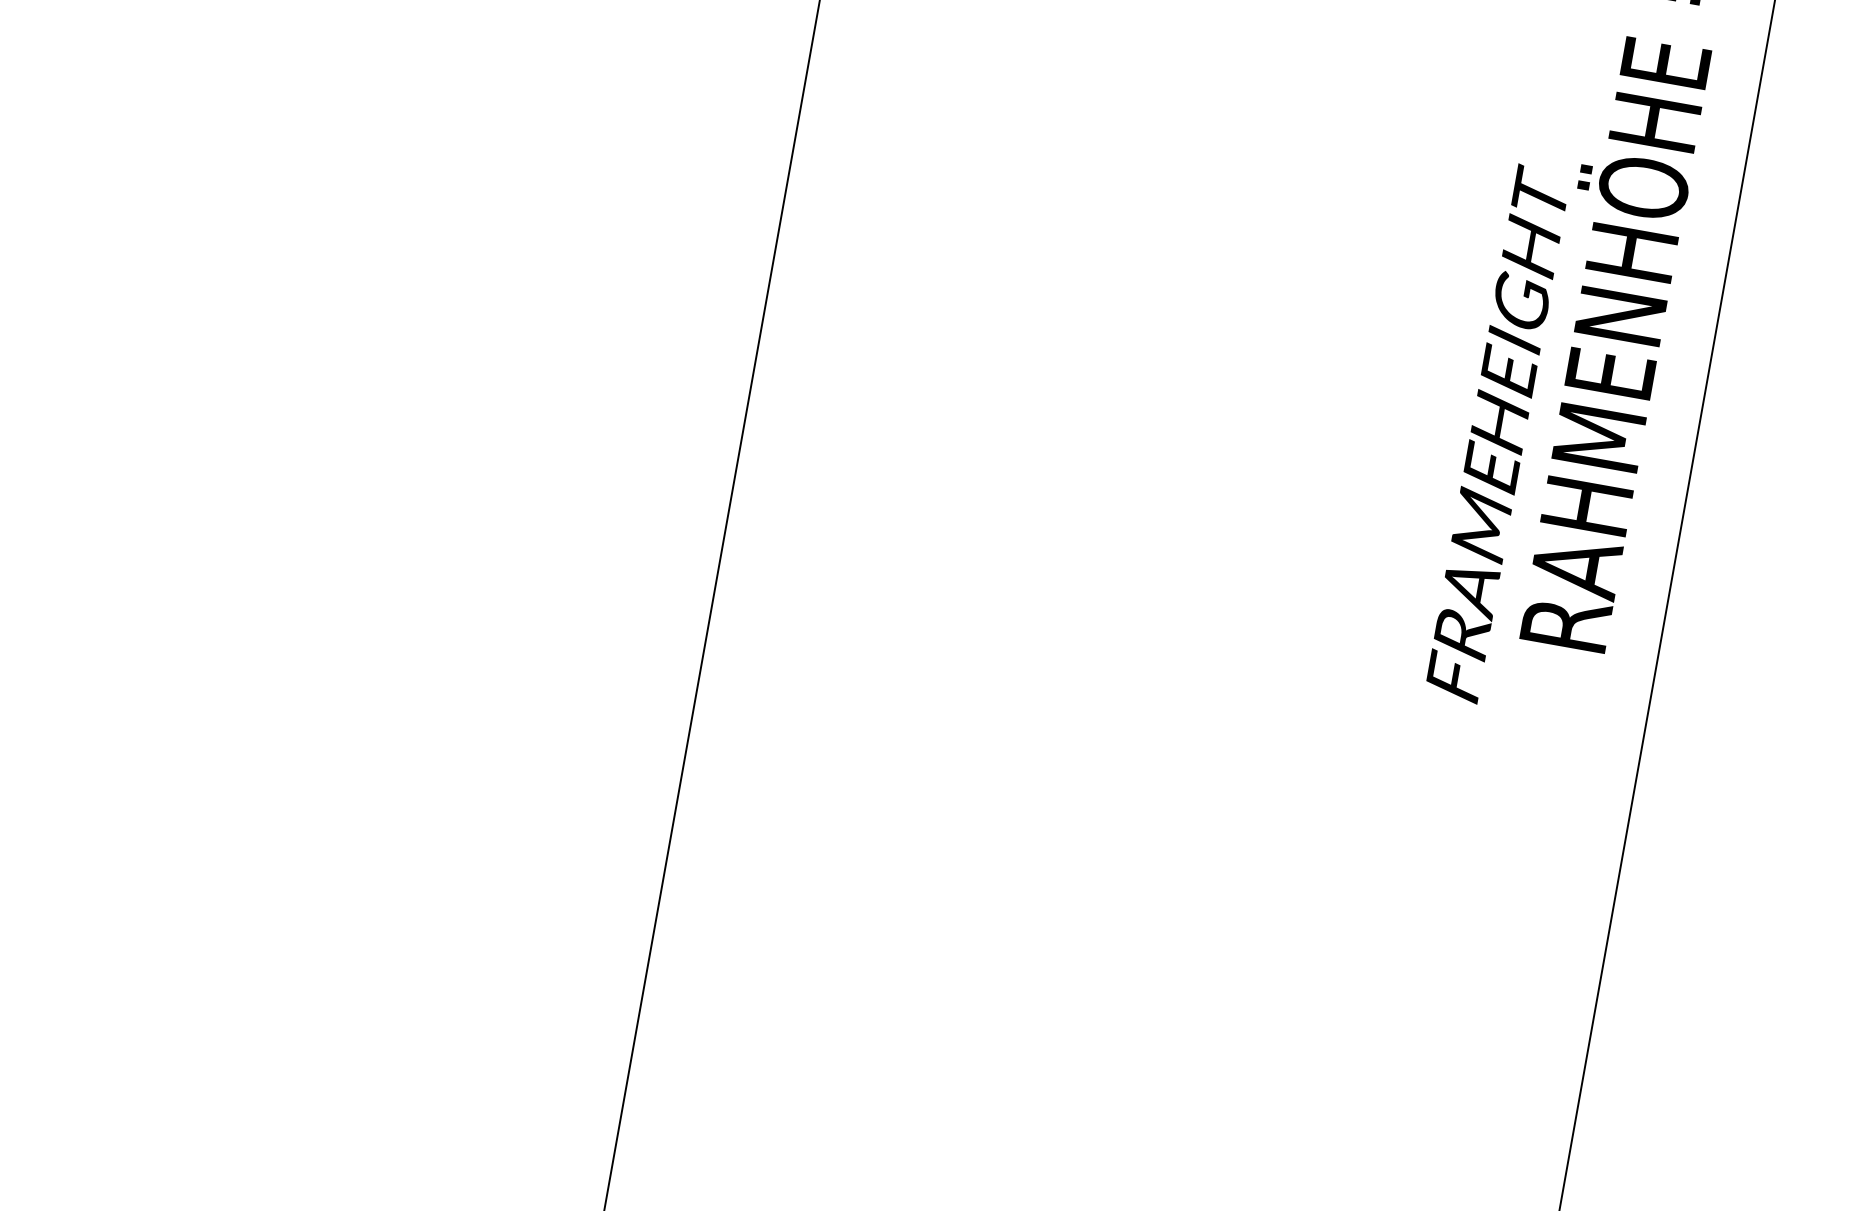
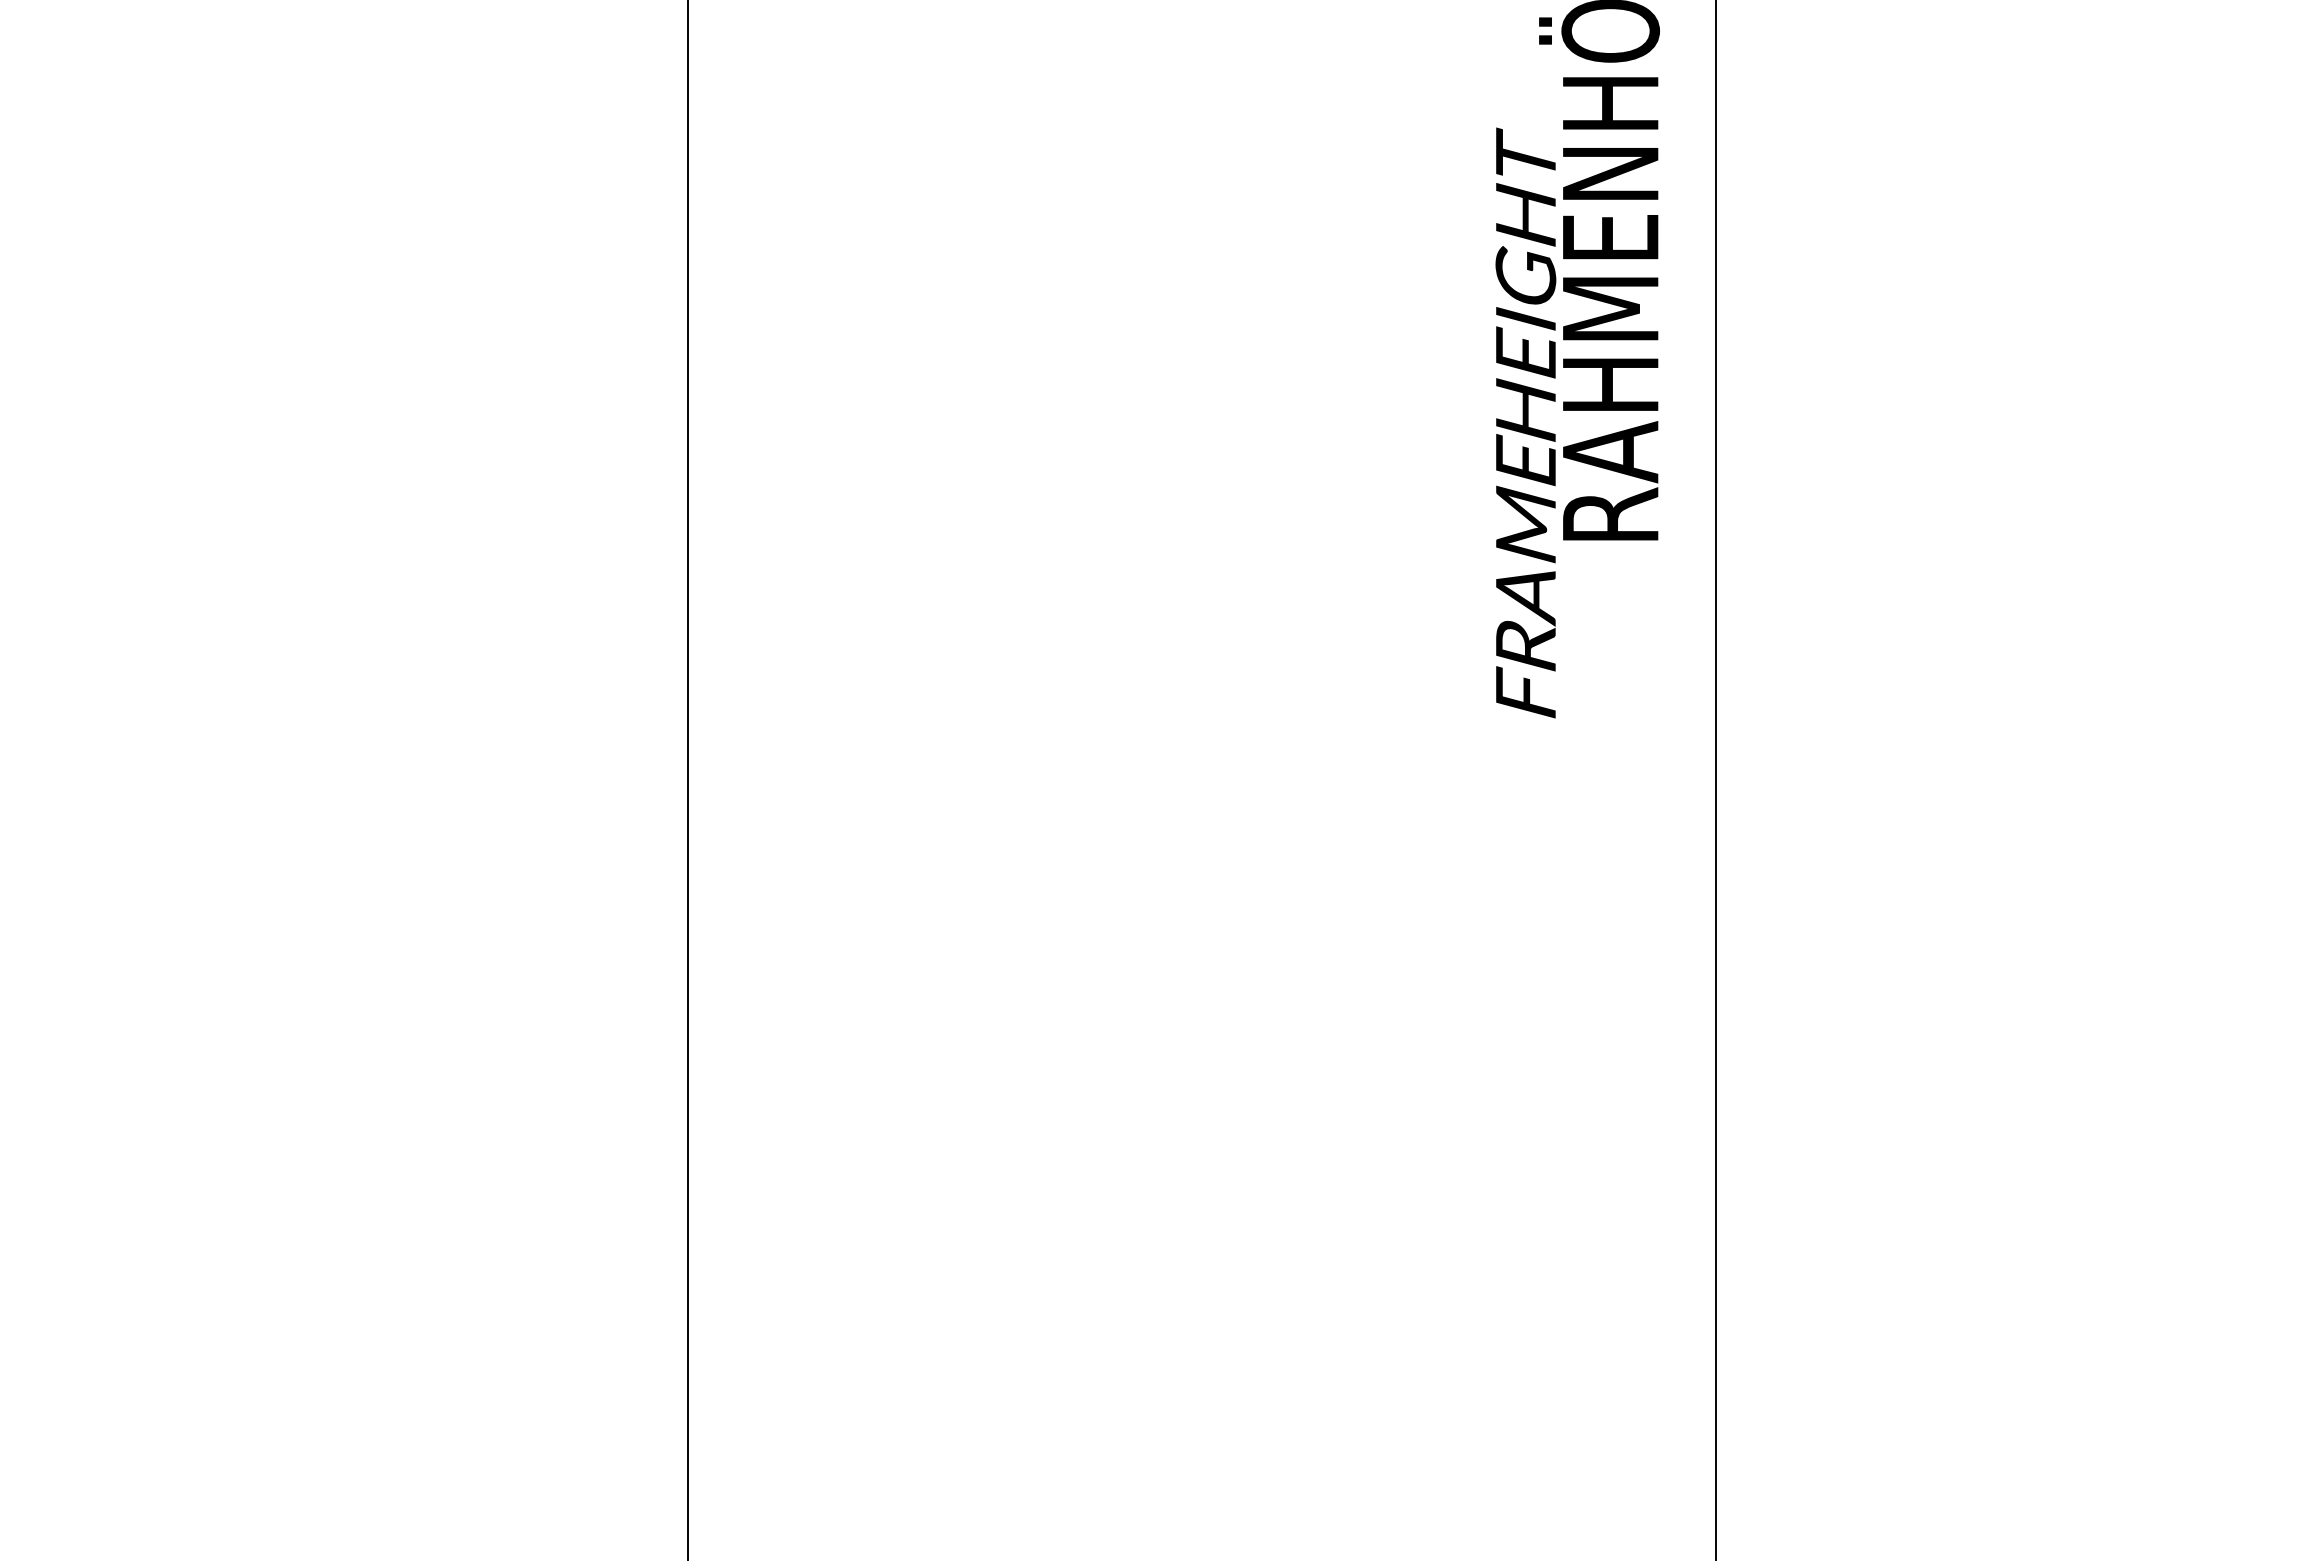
text: (1497, 433) -> (1525, 422), moved

